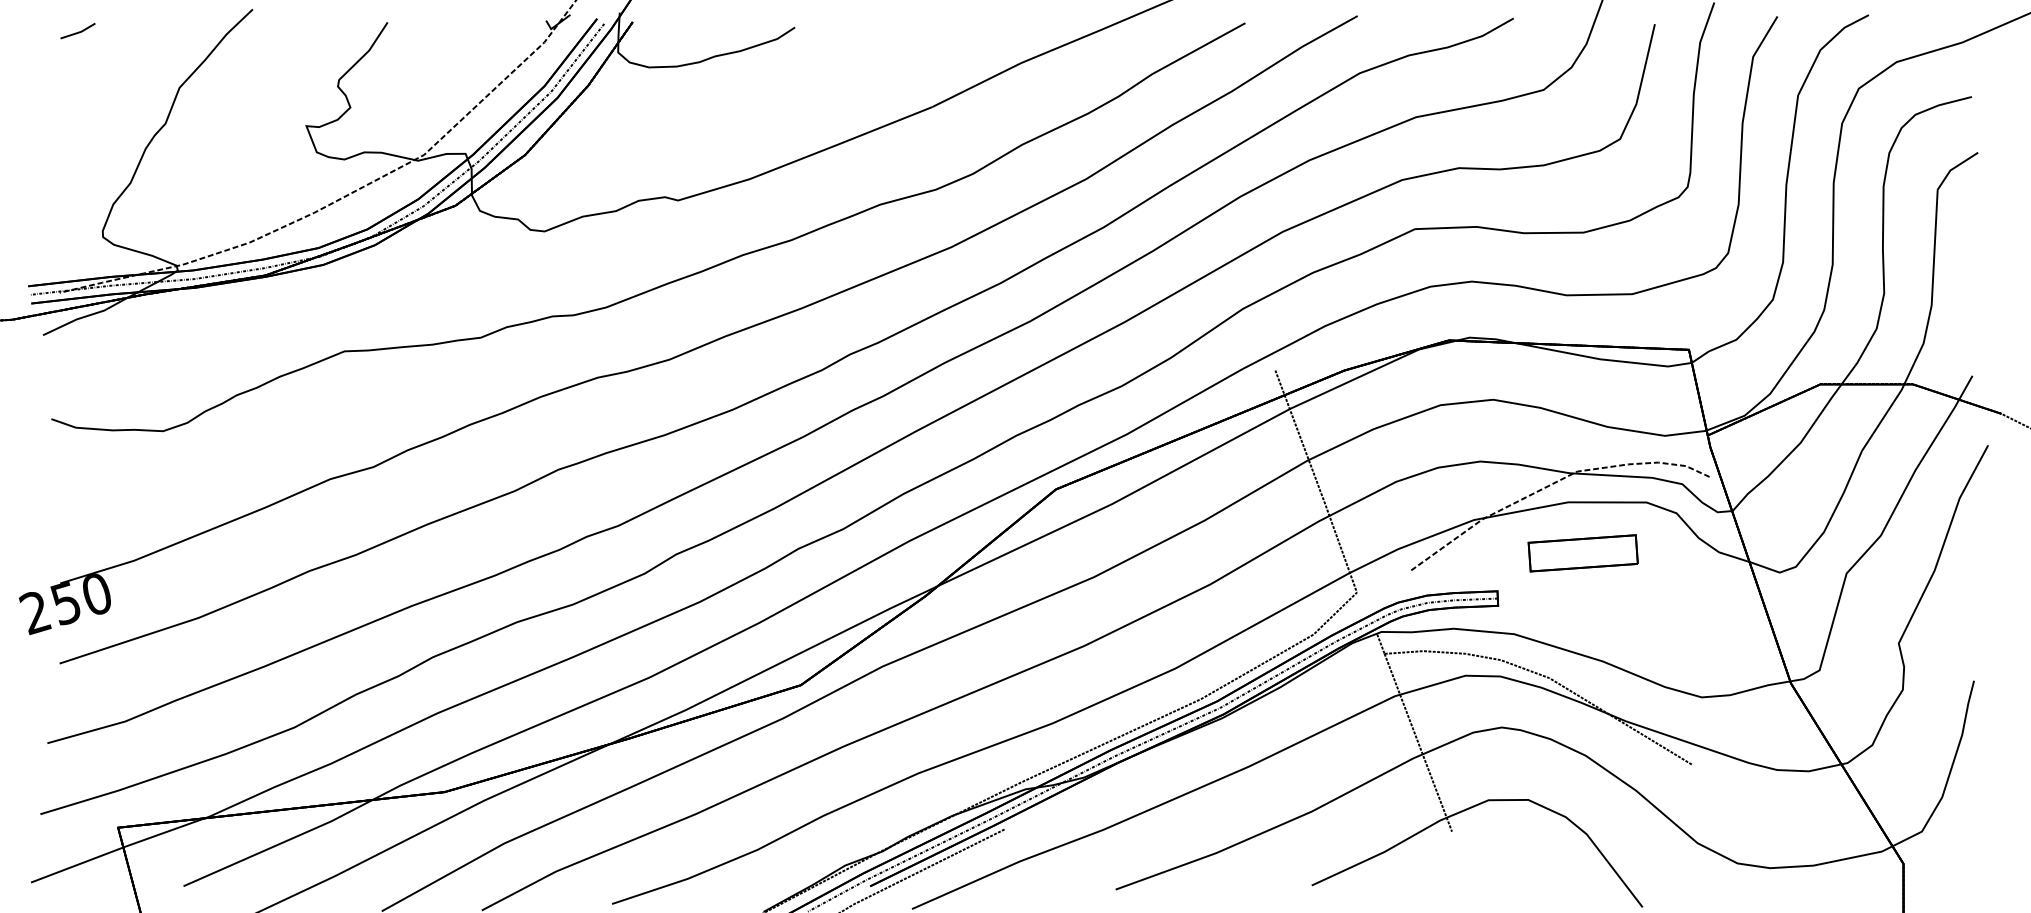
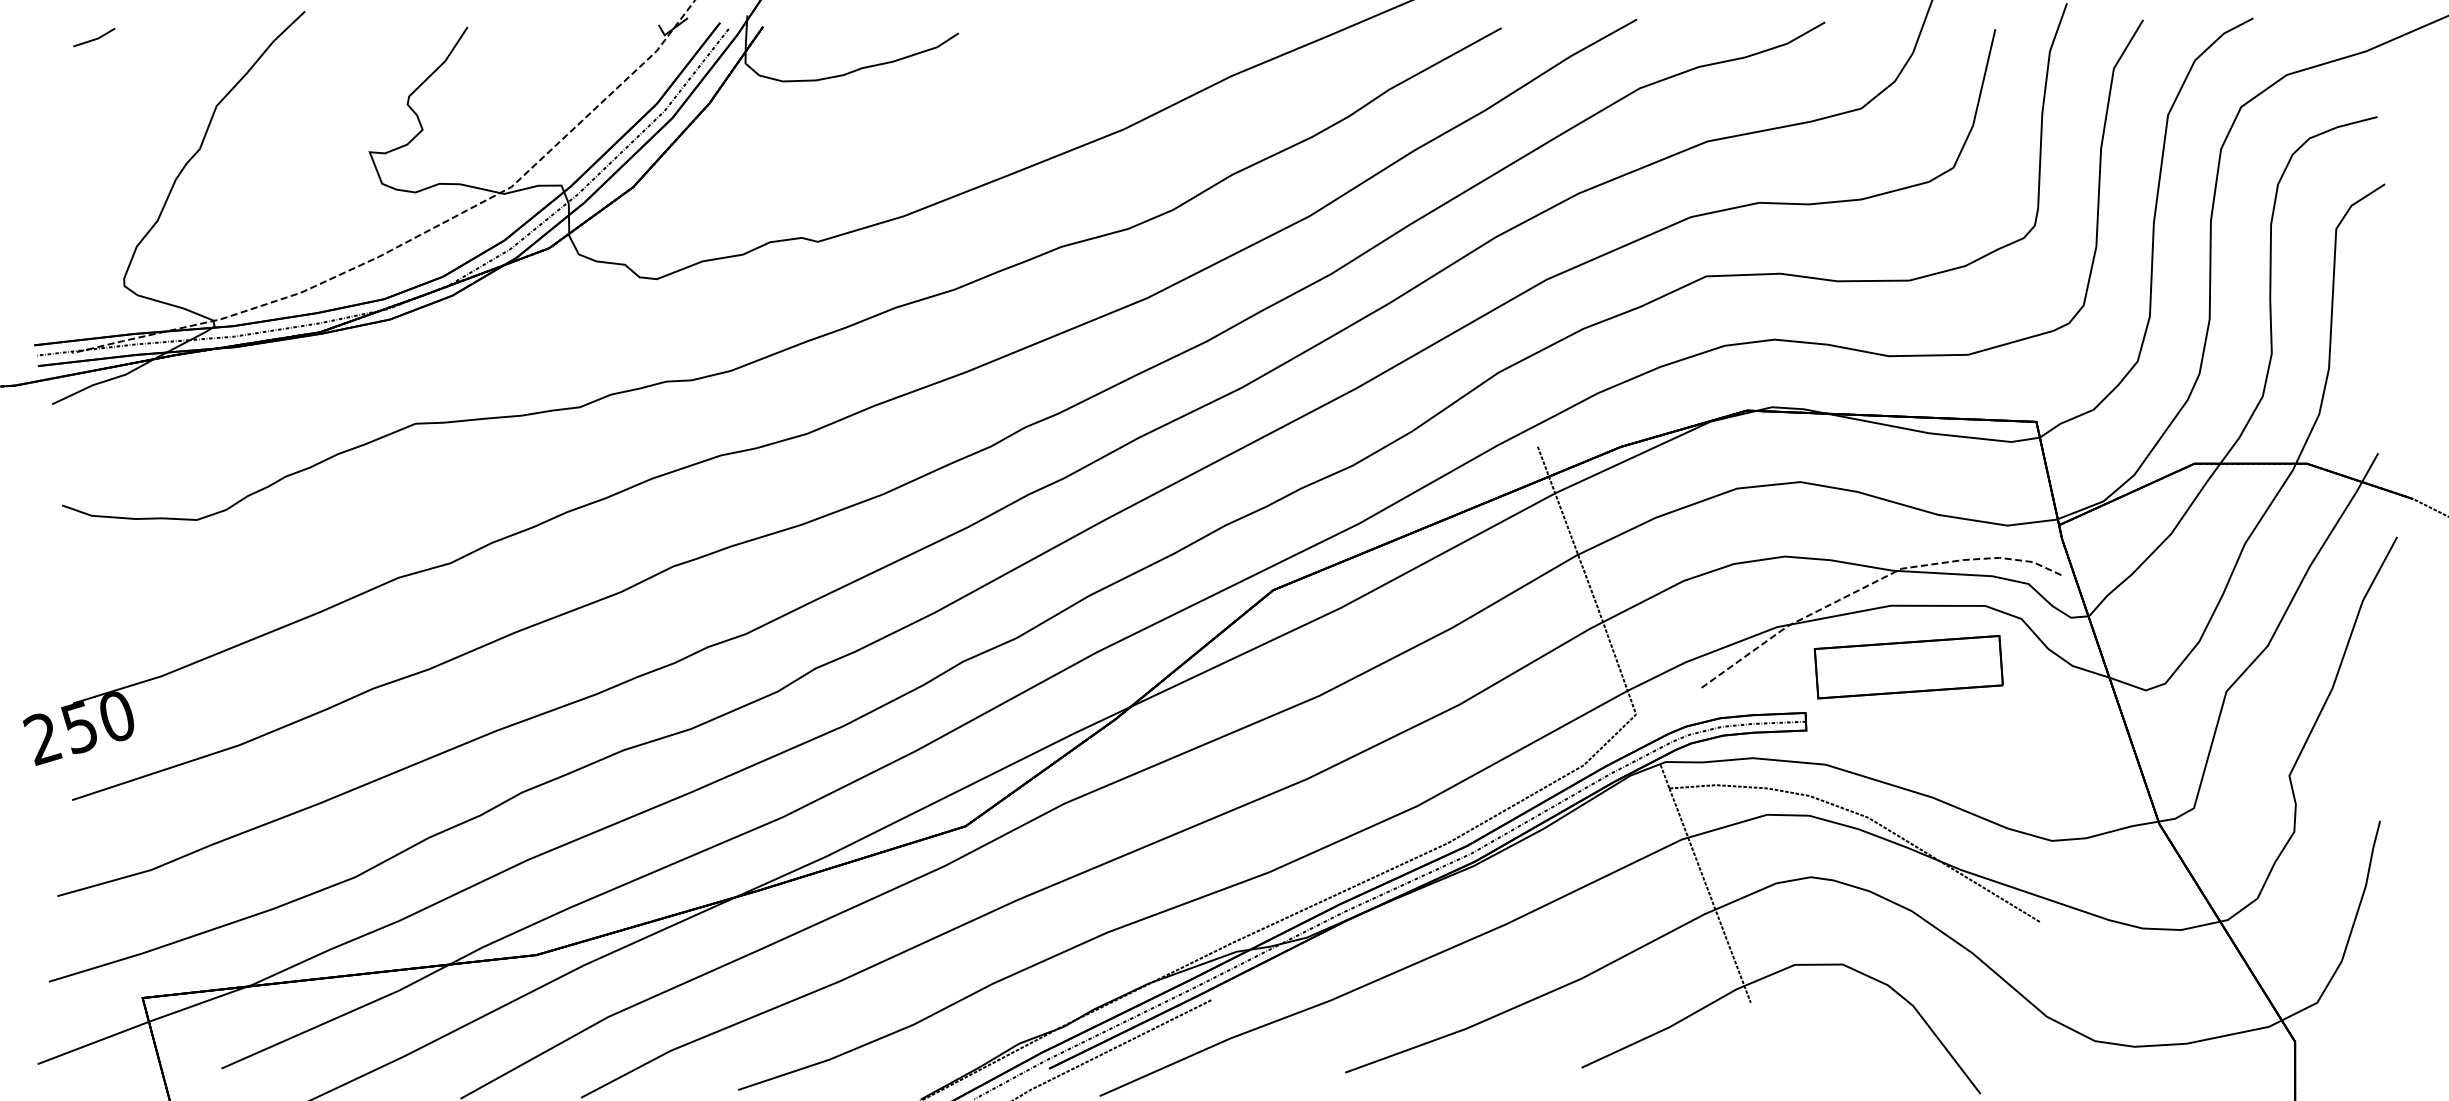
part: (1583, 553) -> (1909, 667), size x1.43

